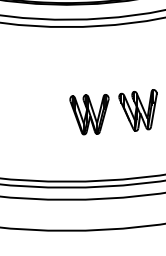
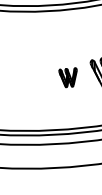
part: (89, 114) -> (68, 77), size x0.6

